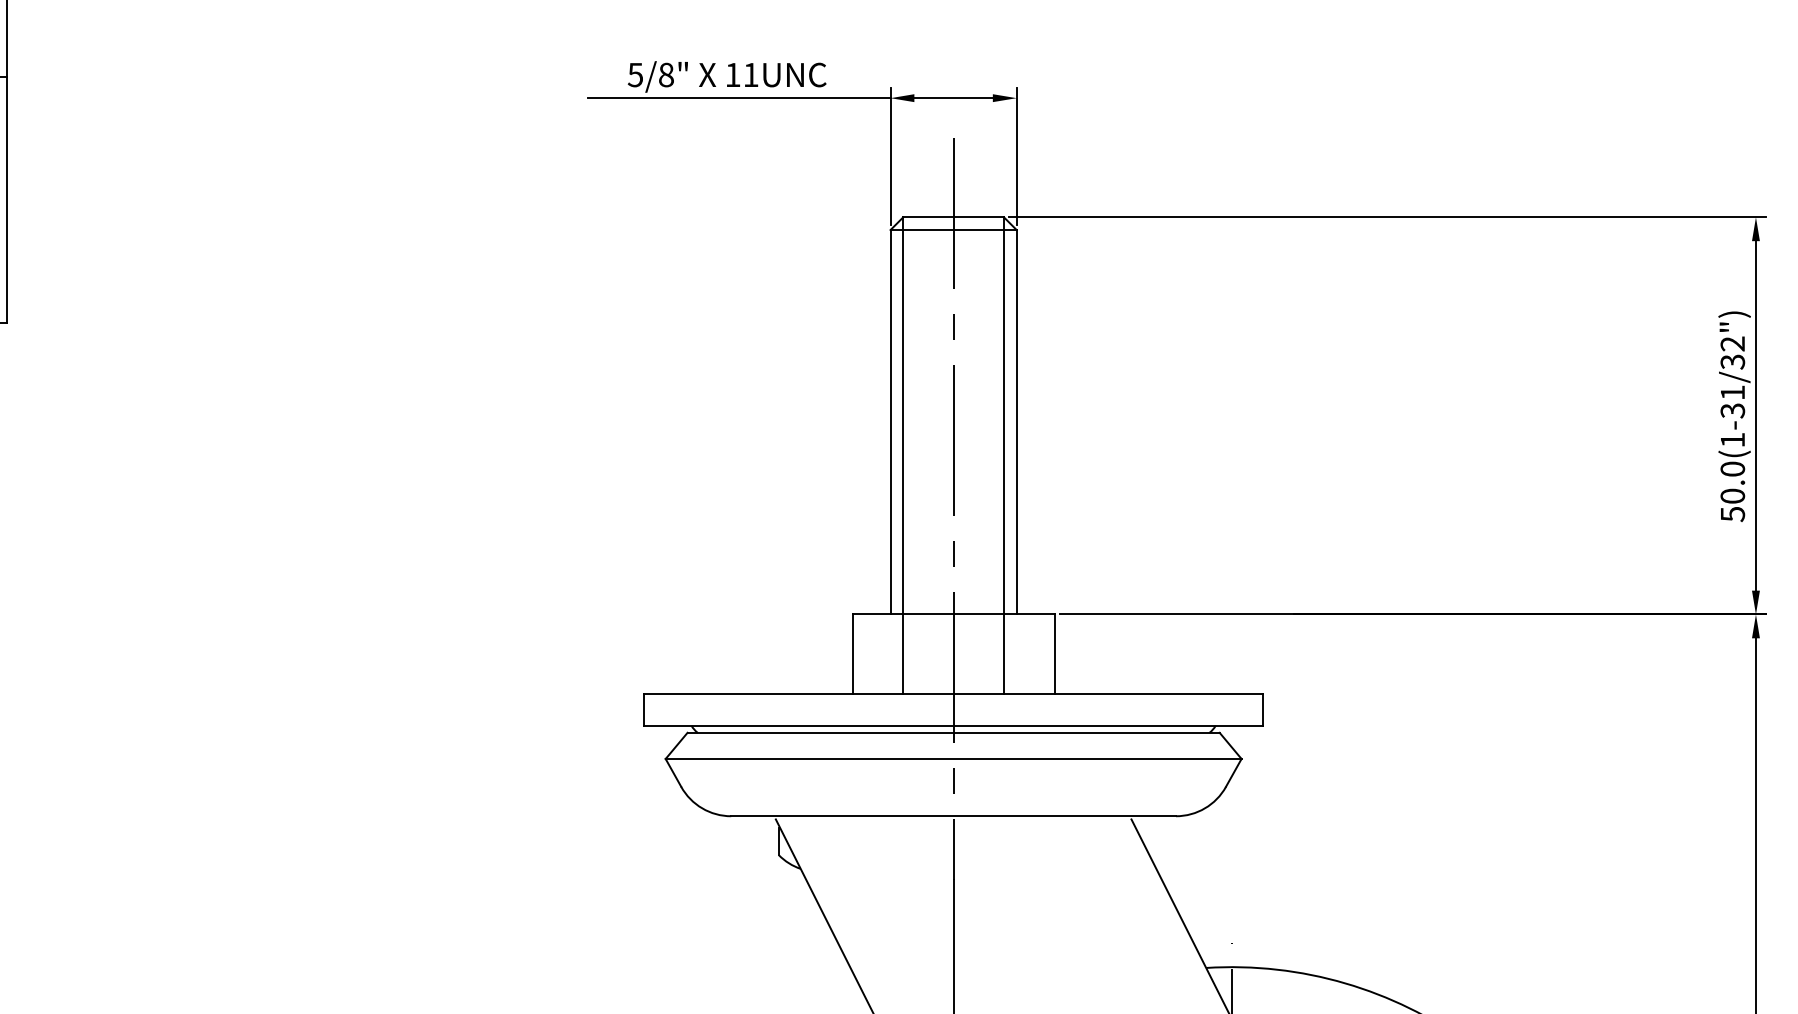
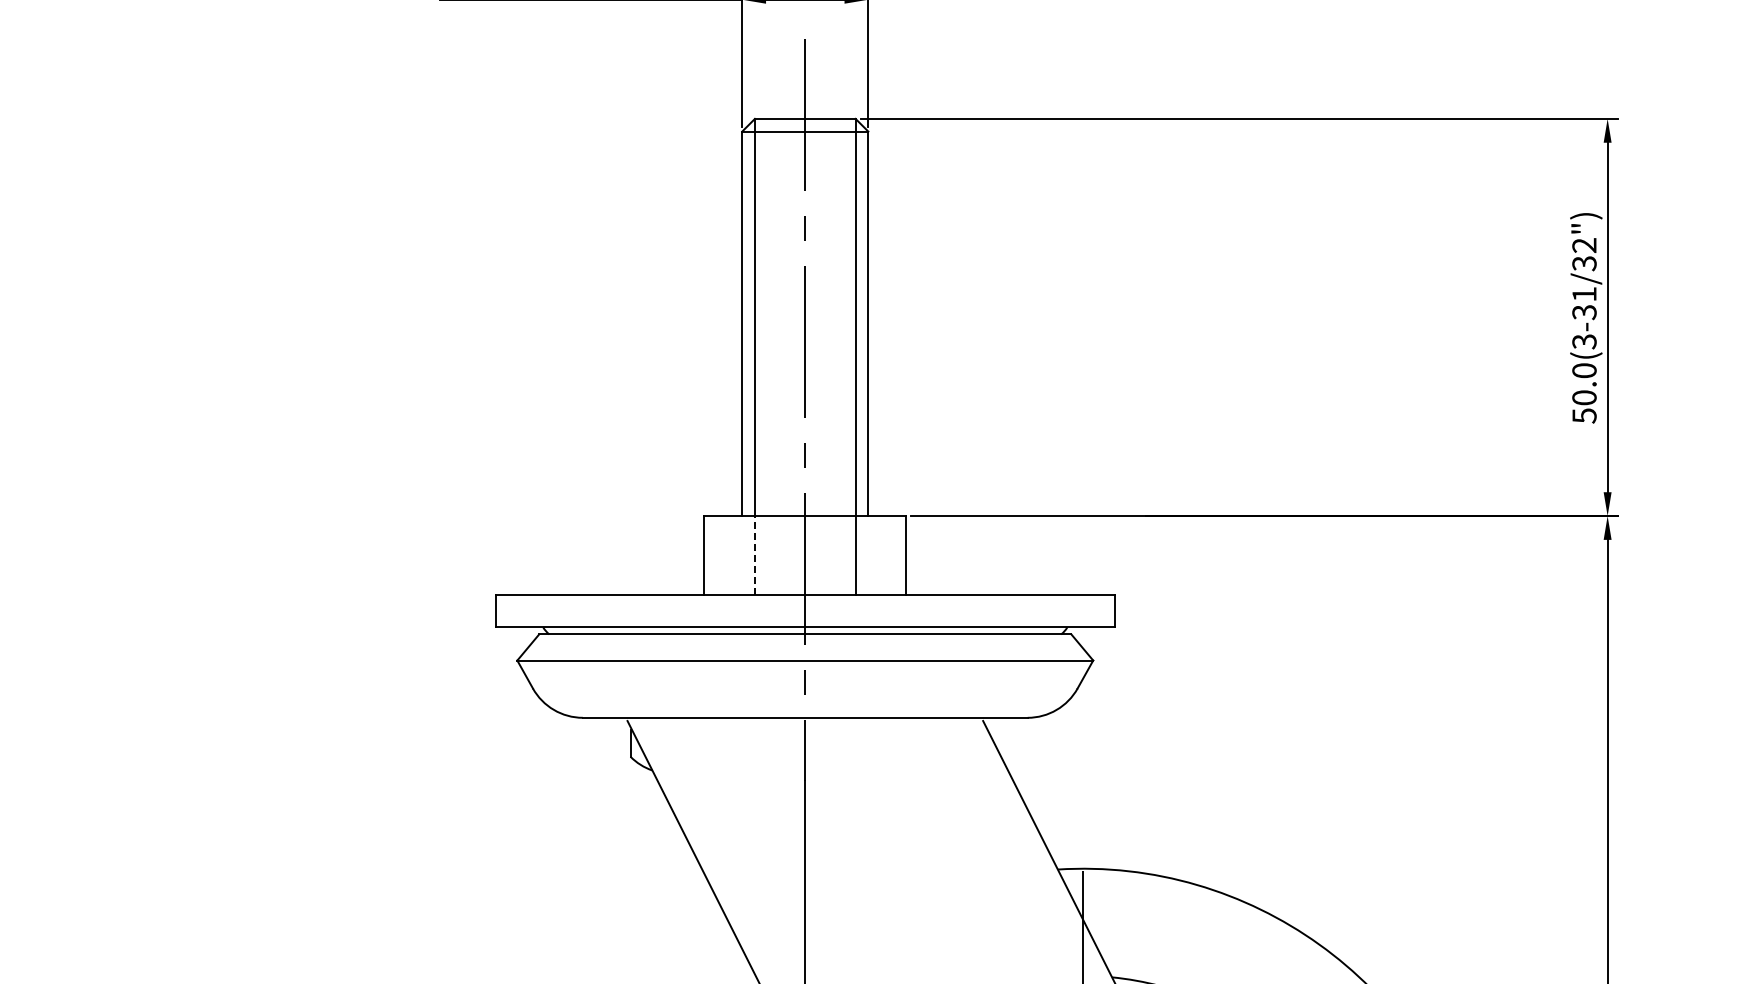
text: (1732, 440) -> (1584, 342), 50.0(1-31/32") -> 50.0(3-31/32")
line: (903, 654) -> (755, 556), solid -> dashed

